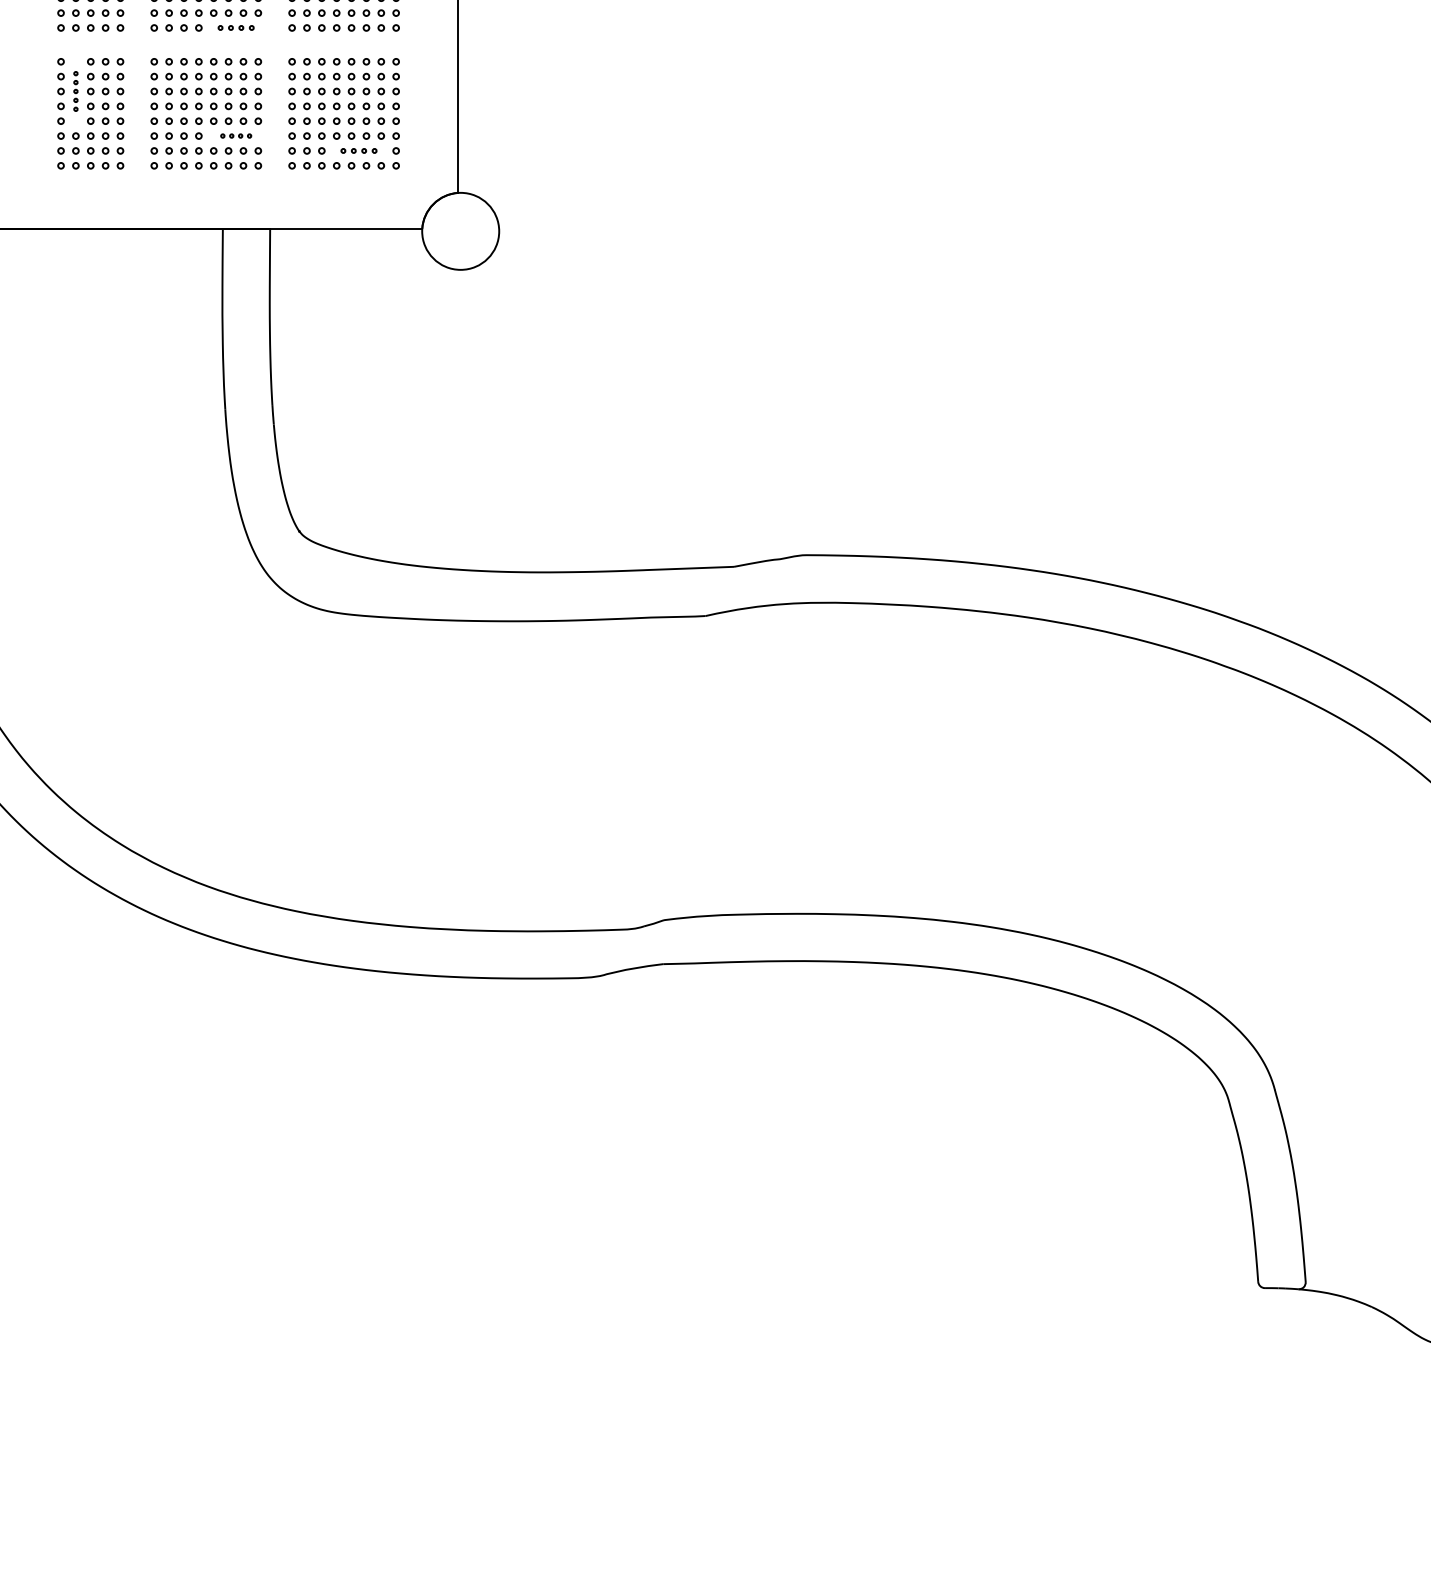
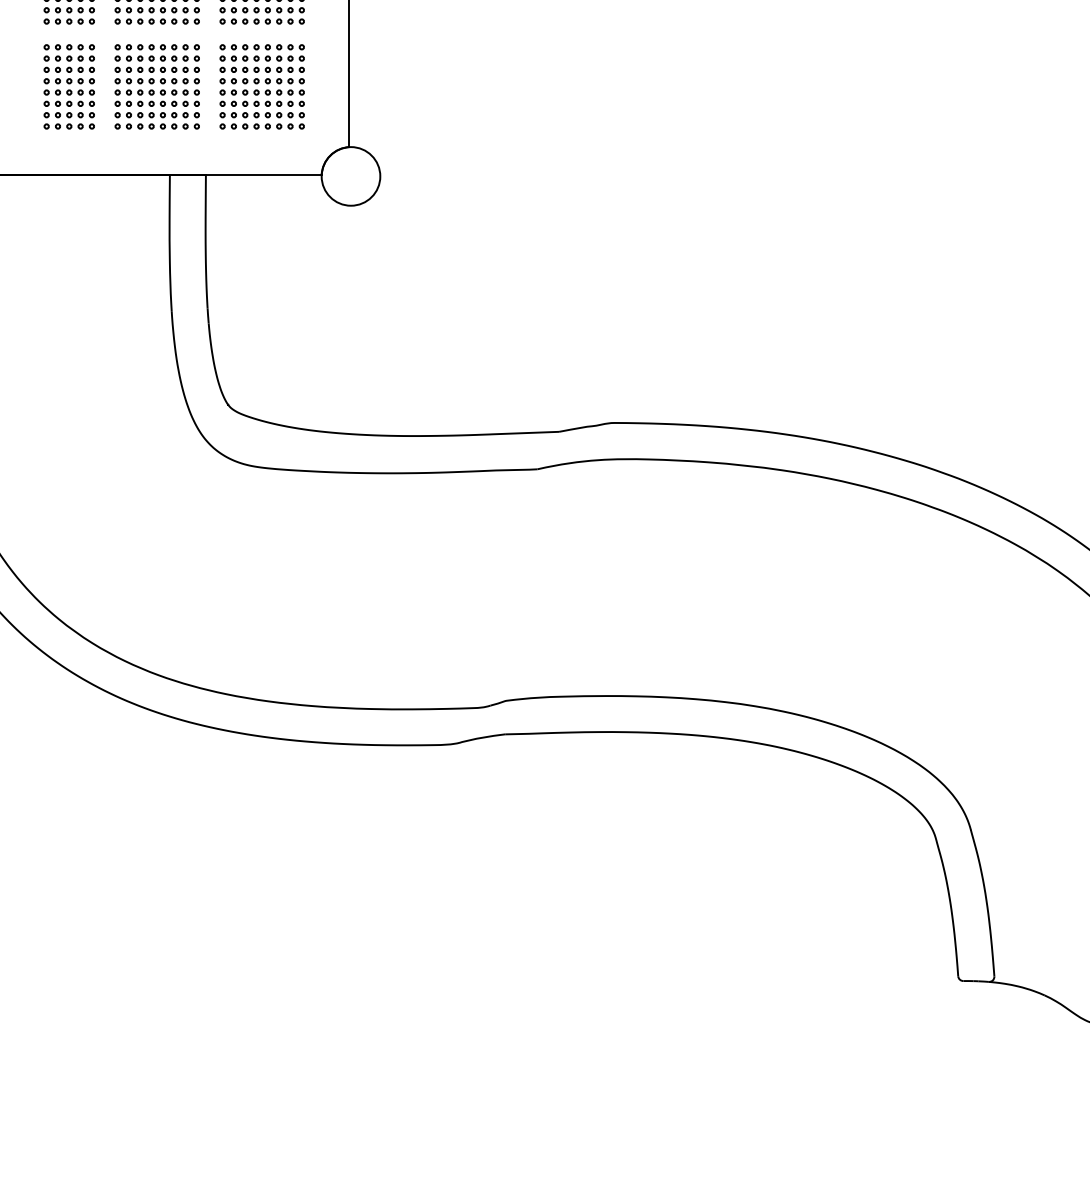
part: (236, 27) -> (180, 21), size x1.43
part: (75, 91) -> (57, 69), size x1.67
part: (236, 135) -> (180, 103), size x1.67
part: (358, 150) -> (273, 114), size x1.43

